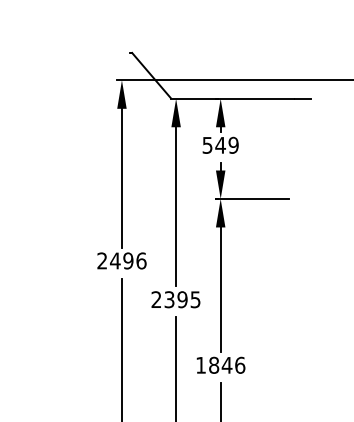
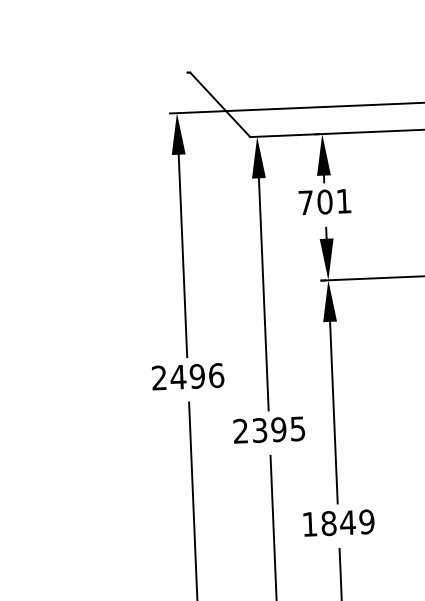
text: (220, 144) -> (324, 200), 549 -> 701
text: (240, 364) -> (367, 520), 1846 -> 1849

